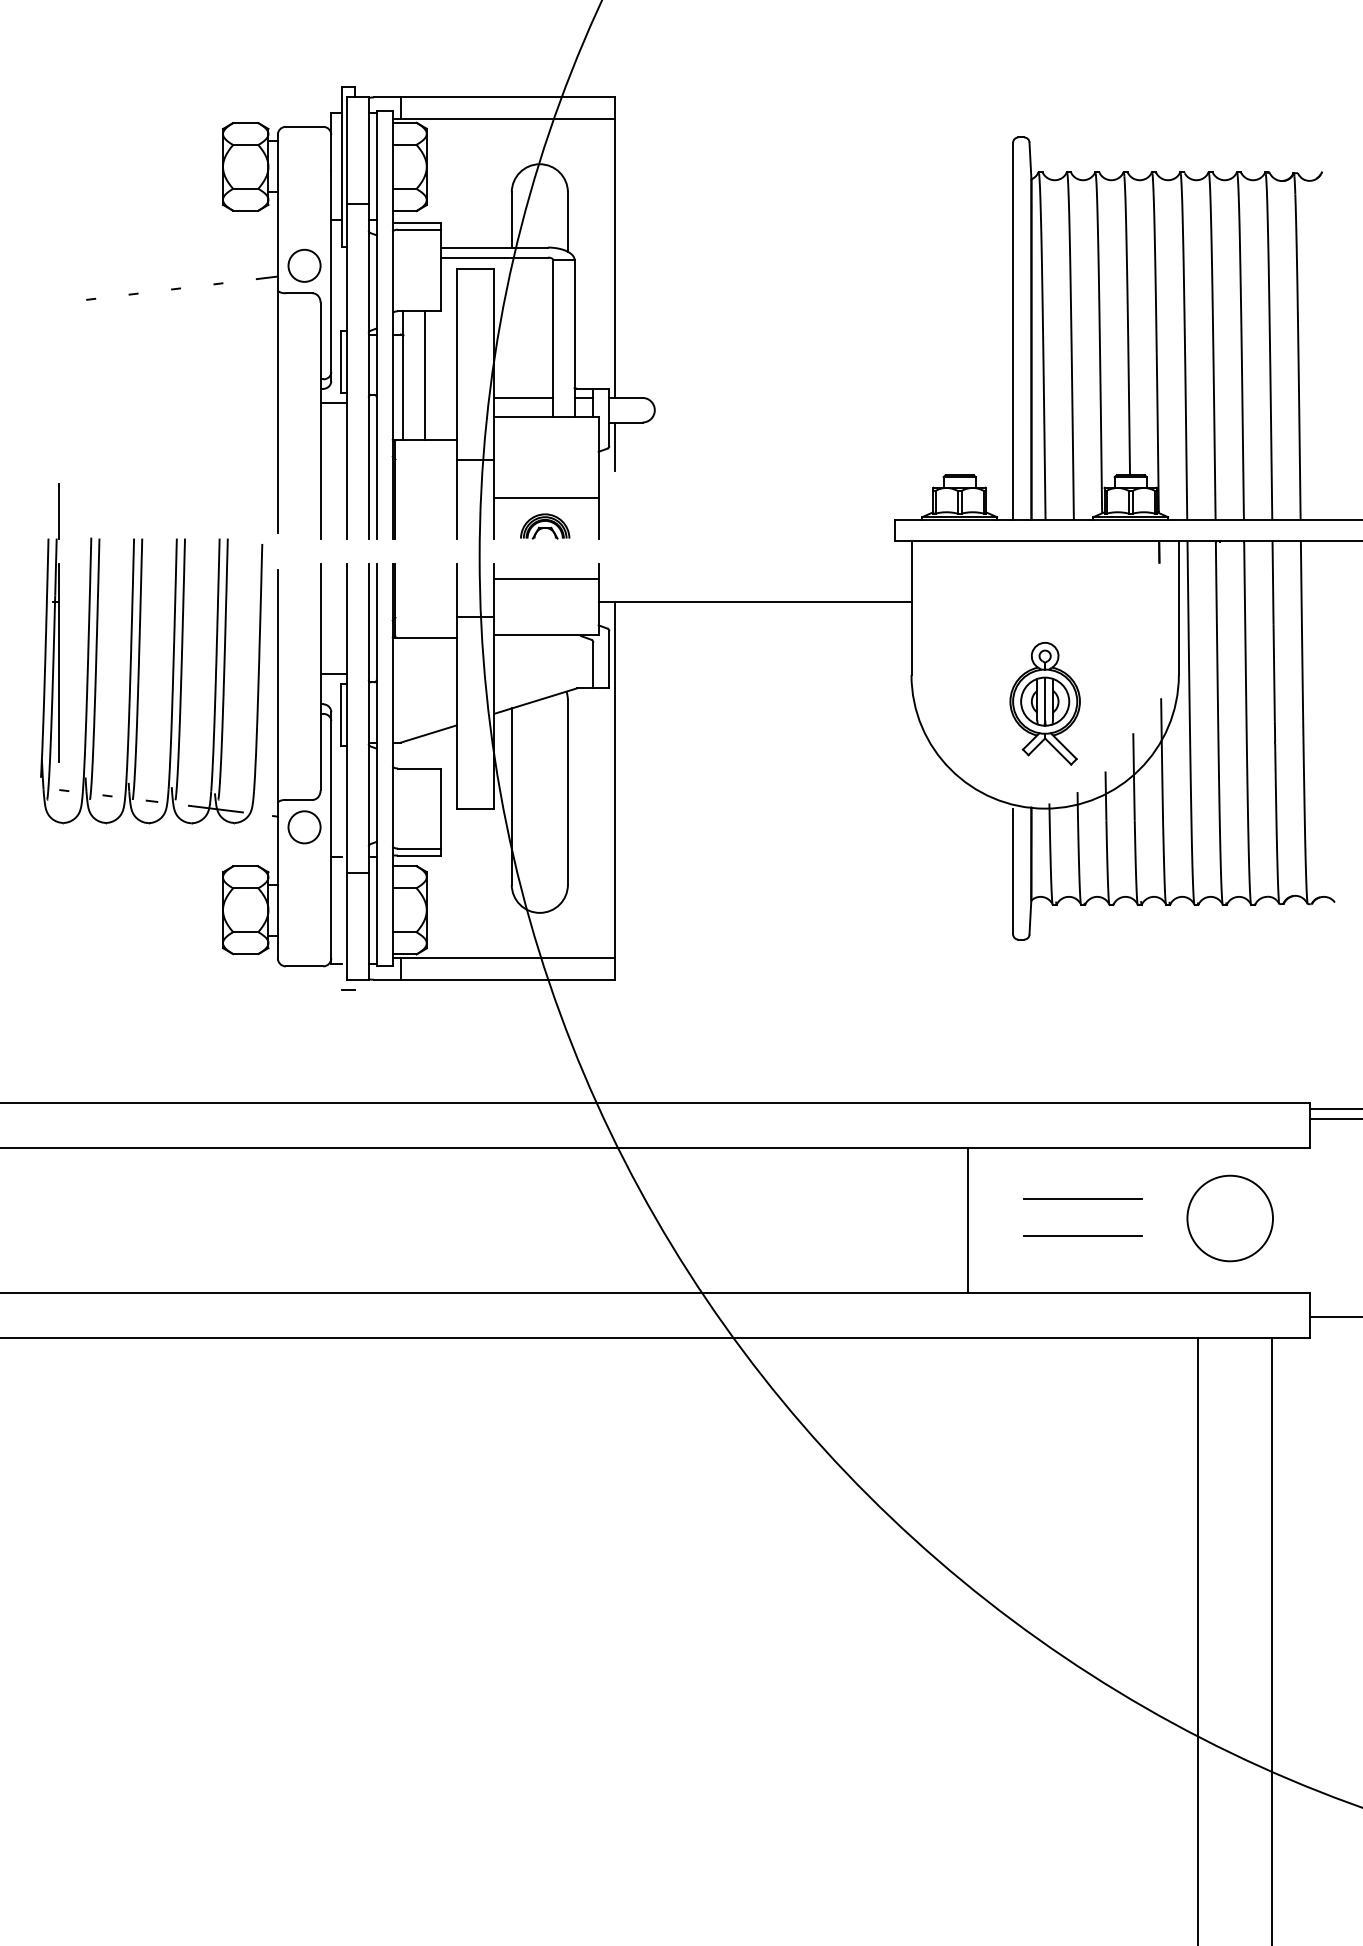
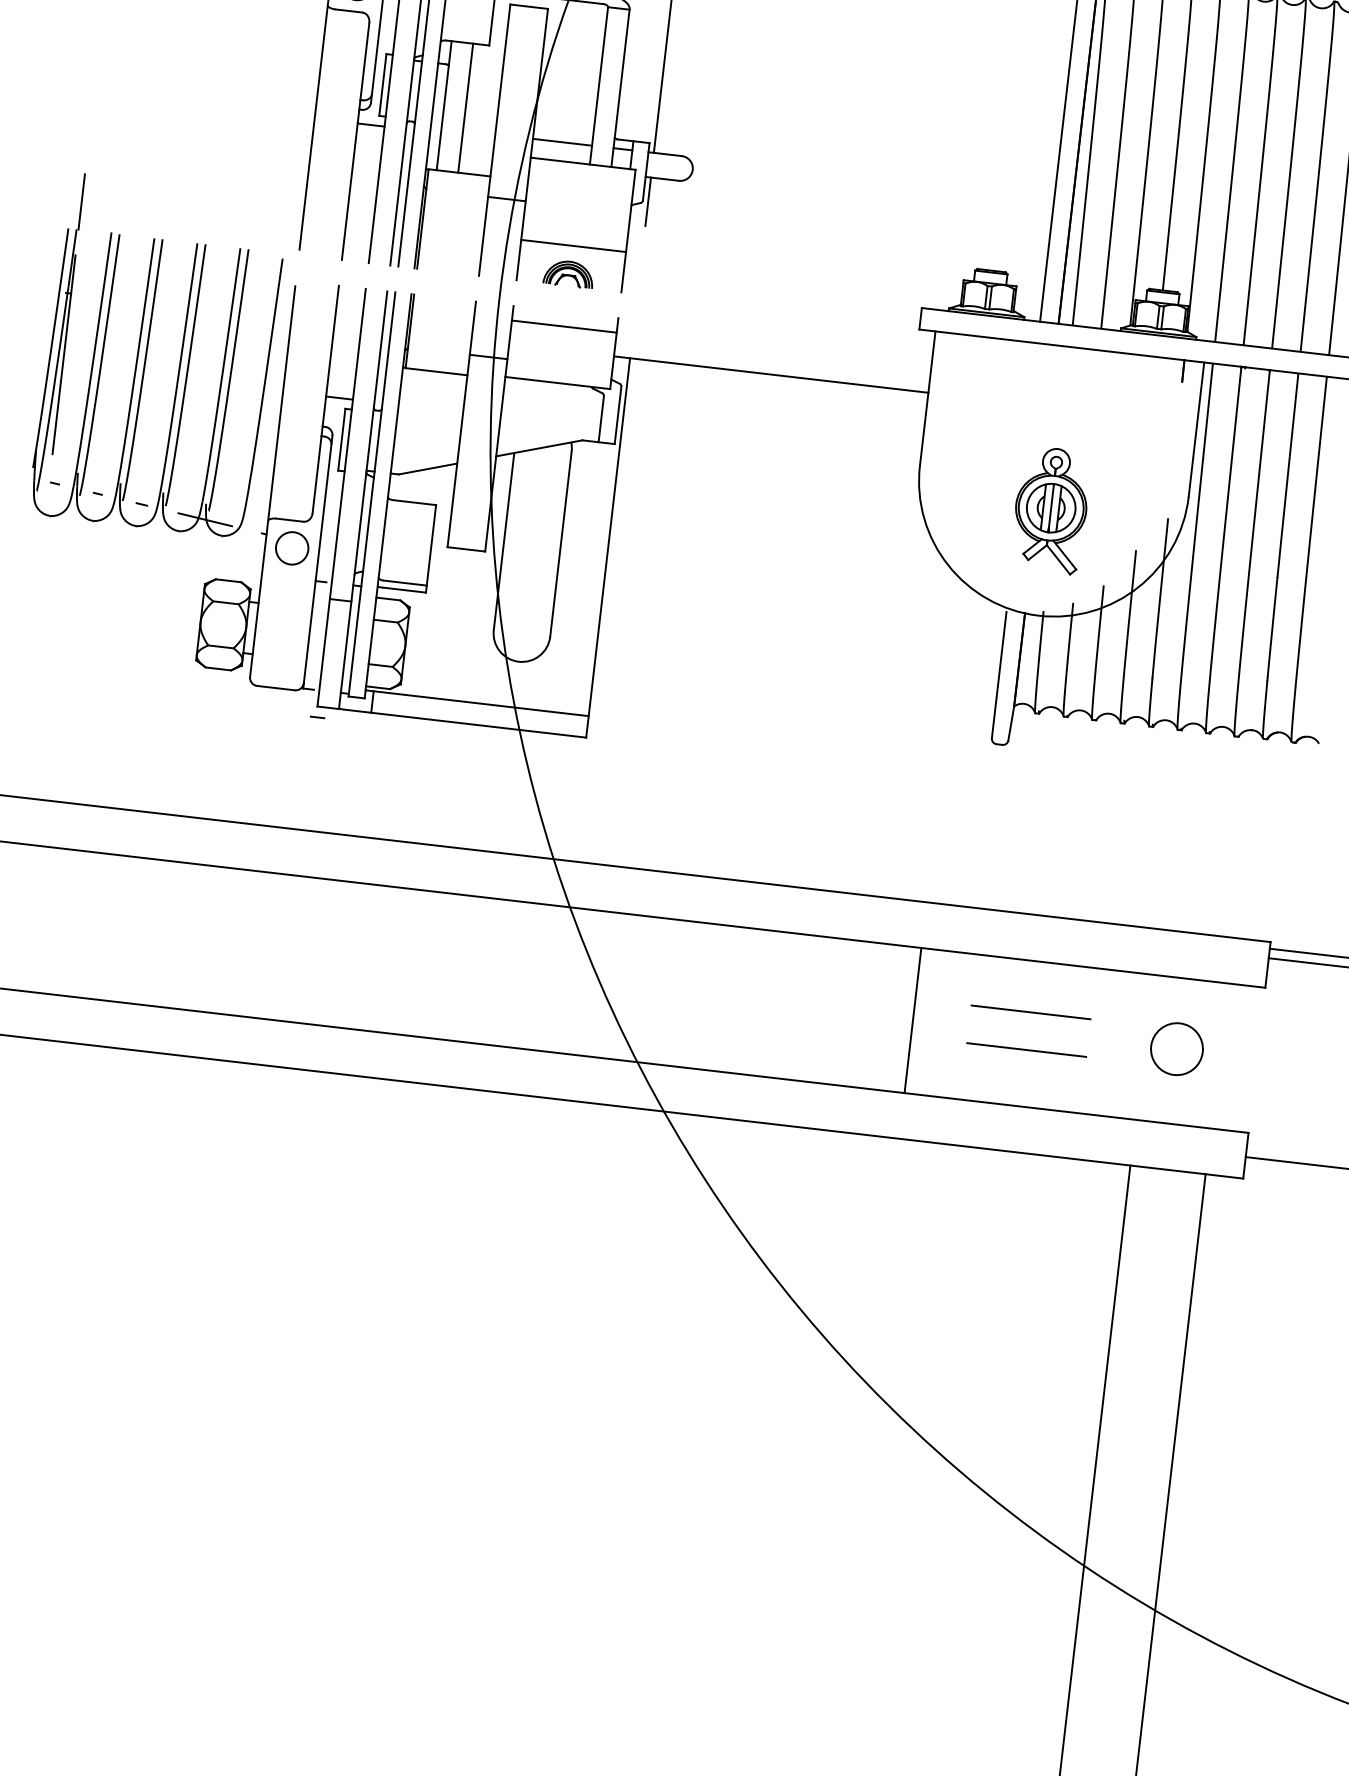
part: (1229, 1218) -> (1176, 1049), size x0.6

